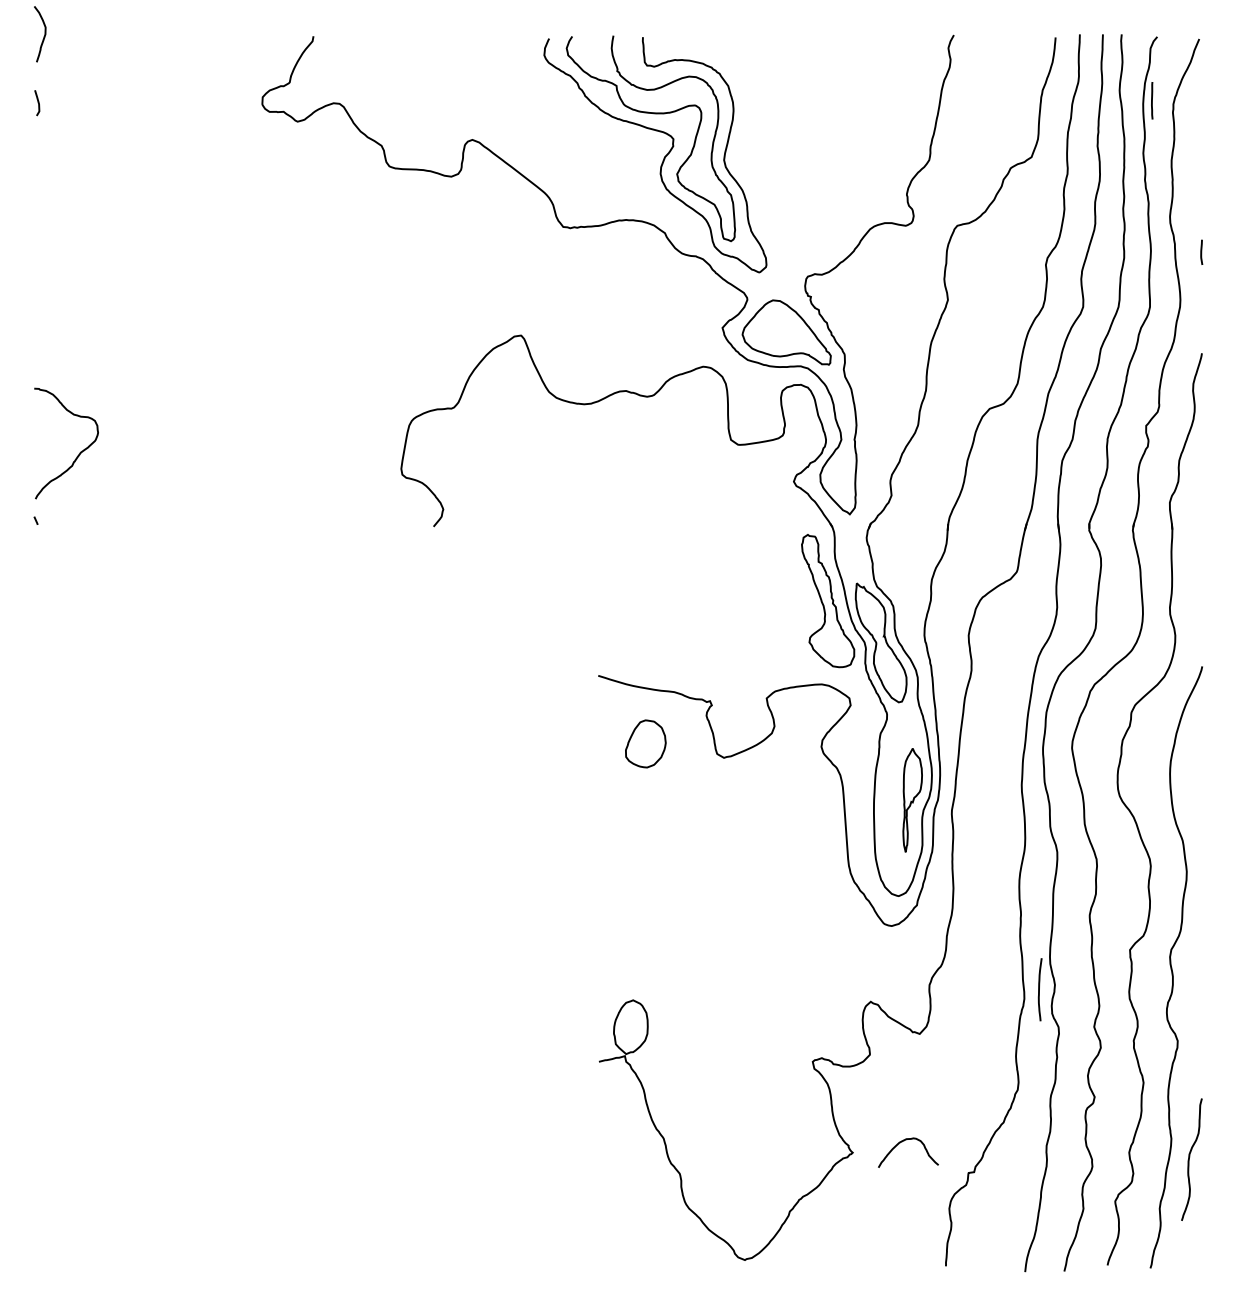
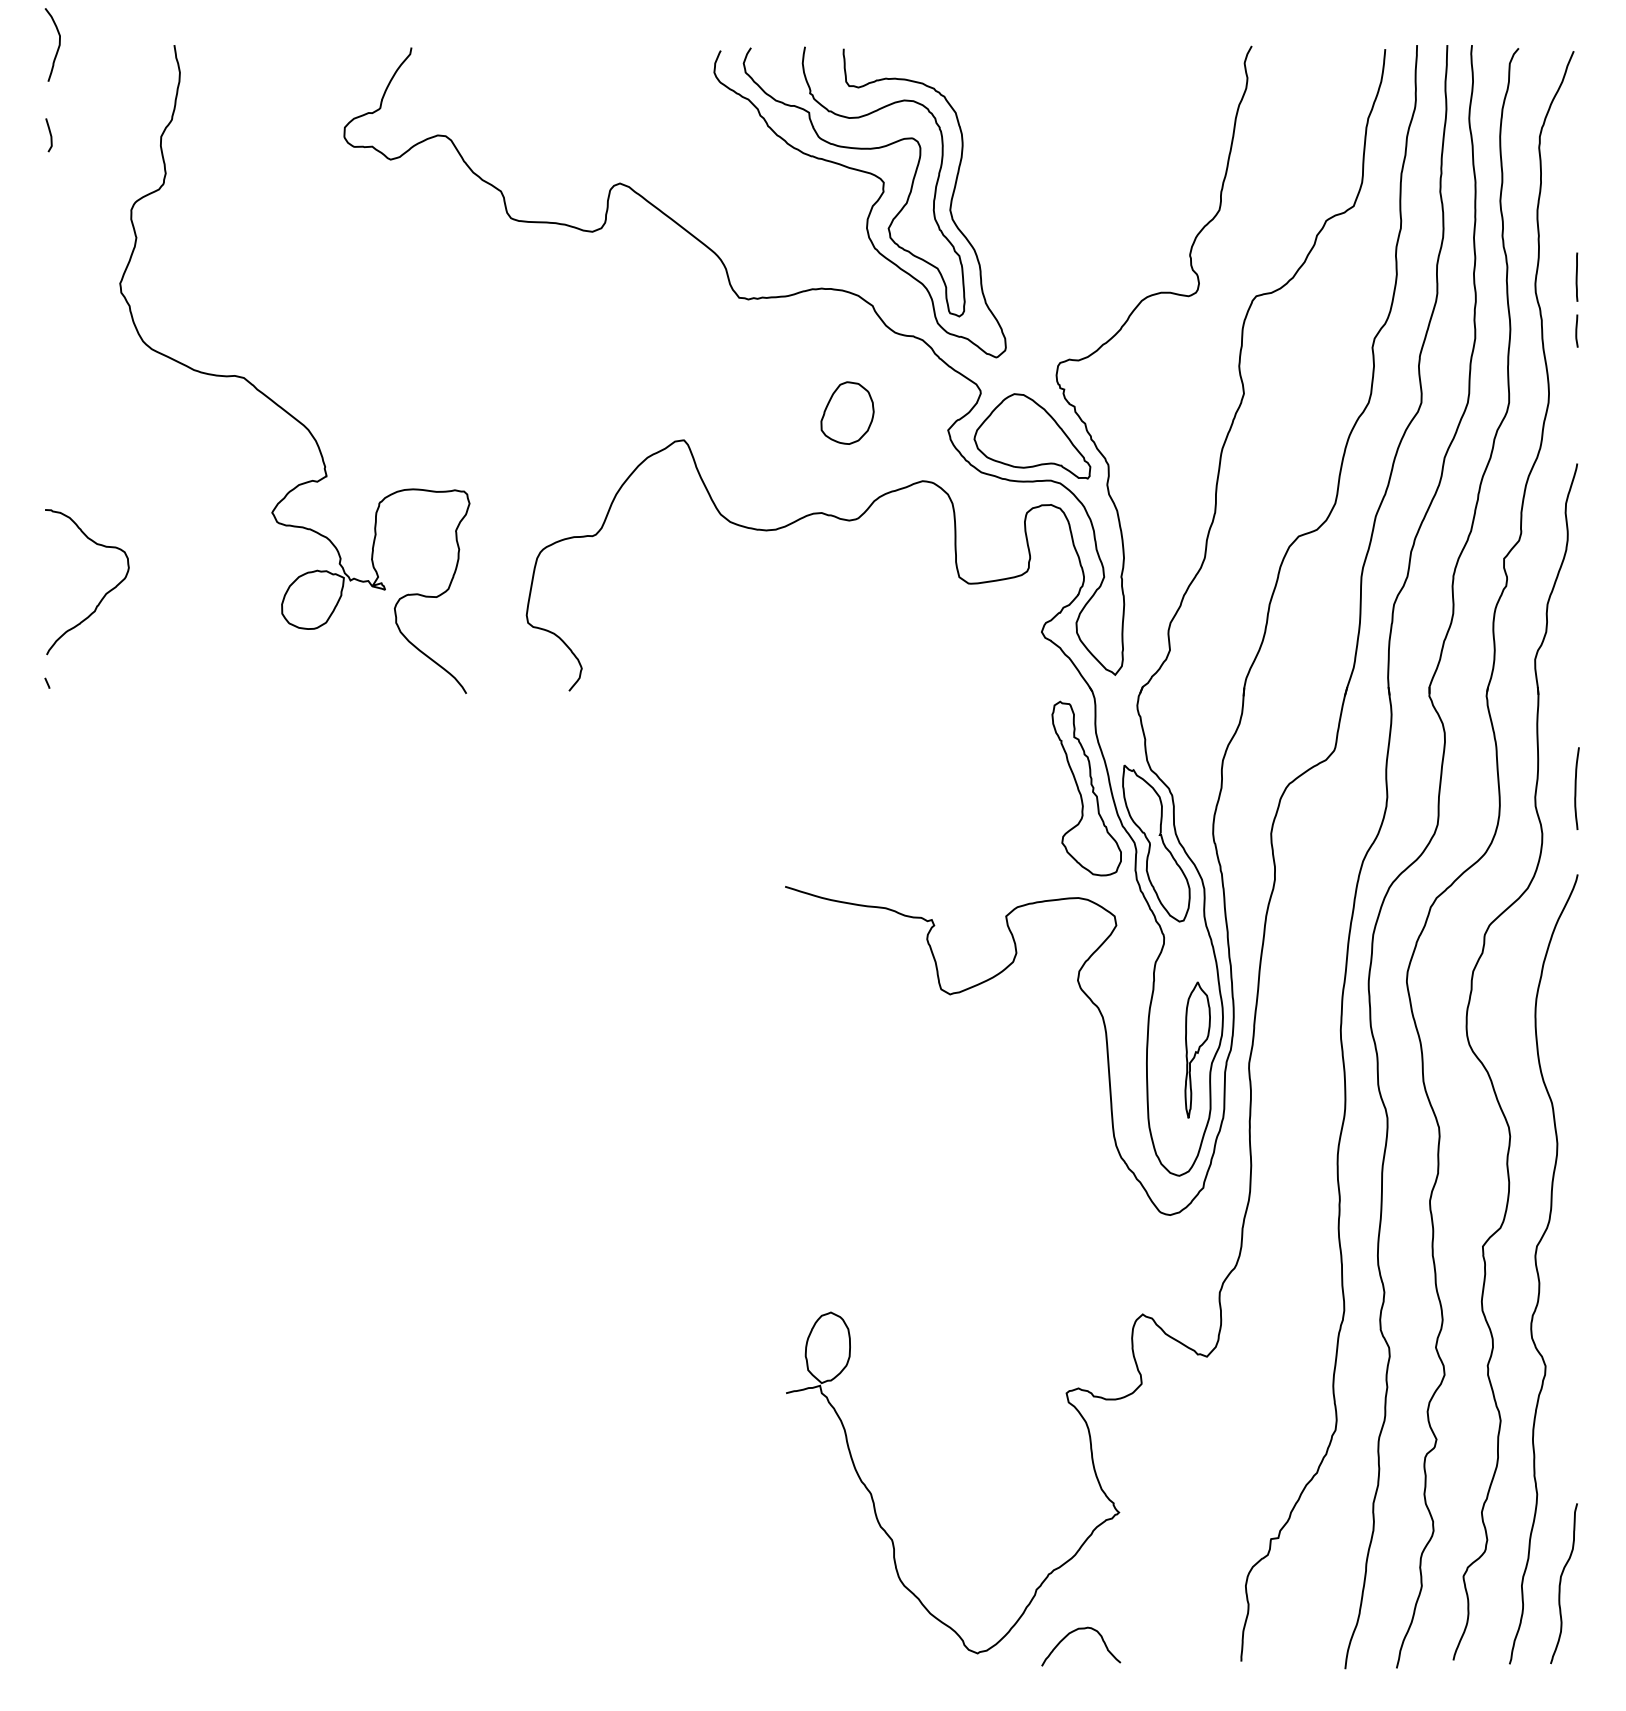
curve: (1151, 100) -> (1576, 276), moved
part: (207, 304) -> (272, 399), added
part: (645, 743) -> (847, 412), moved
curve: (1039, 989) -> (1576, 788), moved
curve: (902, 1142) -> (1073, 1632), moved
curve: (1189, 1158) -> (1561, 1582), moved

